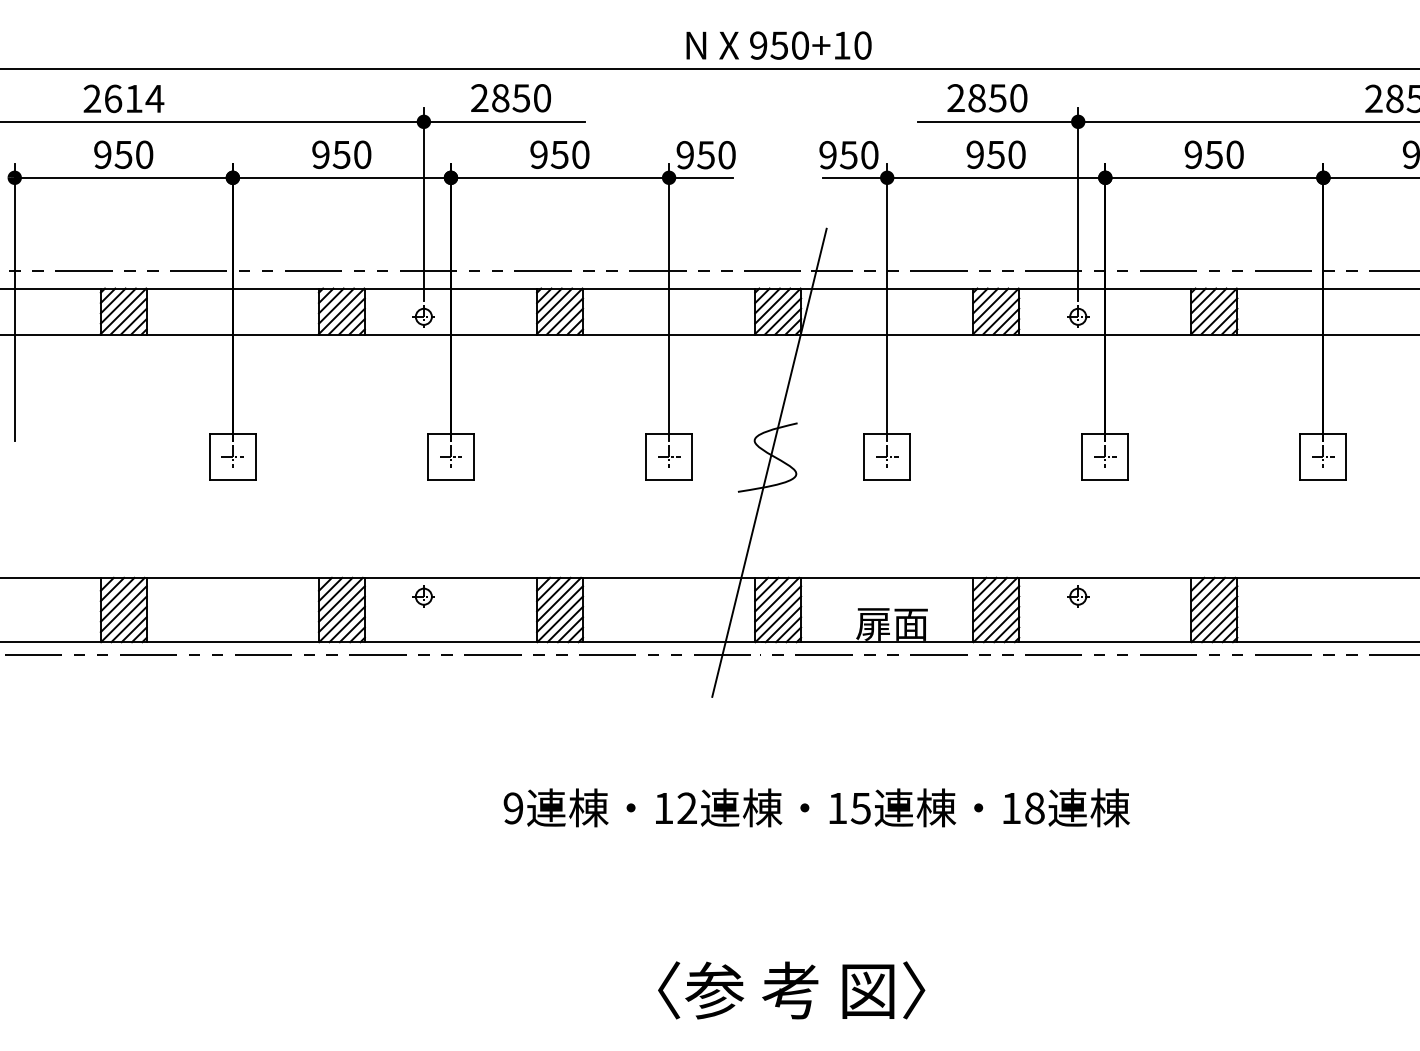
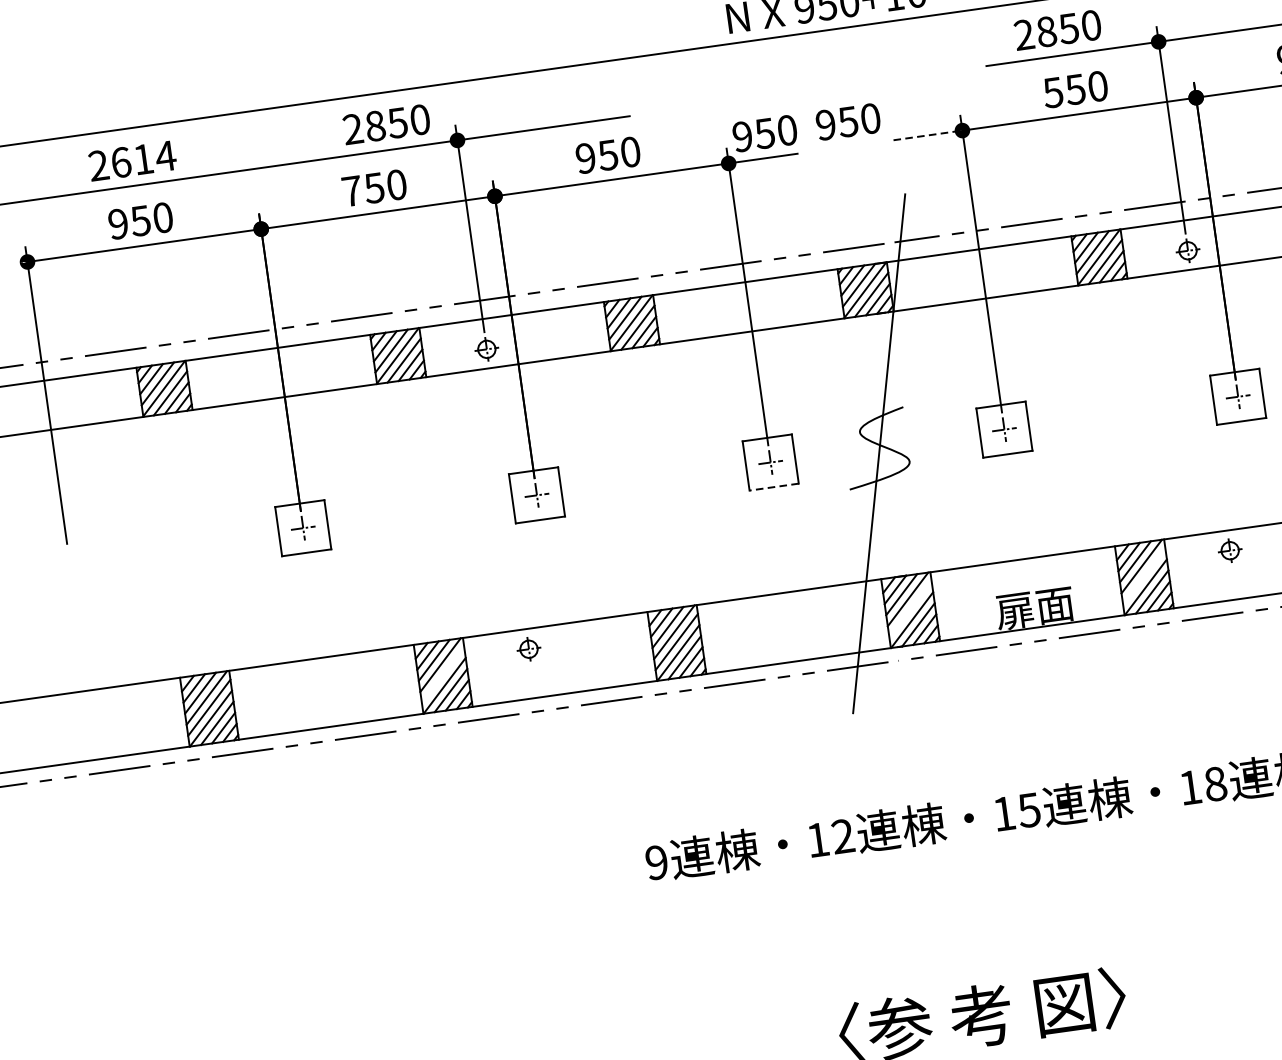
text: (510, 98) -> (386, 124), moved
text: (320, 154) -> (351, 190), 950 -> 750
text: (974, 154) -> (1052, 92), 950 -> 550
text: (848, 155) -> (847, 122), moved
line: (855, 177) -> (928, 135), solid -> dashed
line: (669, 479) -> (774, 486), solid -> dashed
line: (341, 609) -> (442, 675), removed
line: (778, 609) -> (910, 609), removed
line: (996, 609) -> (1144, 576), removed

